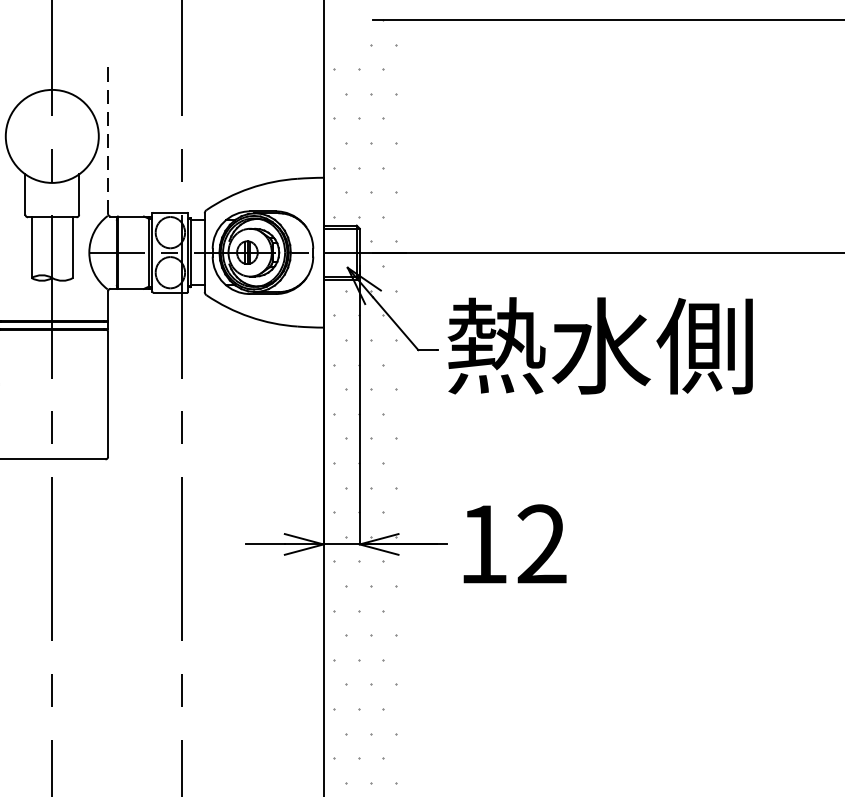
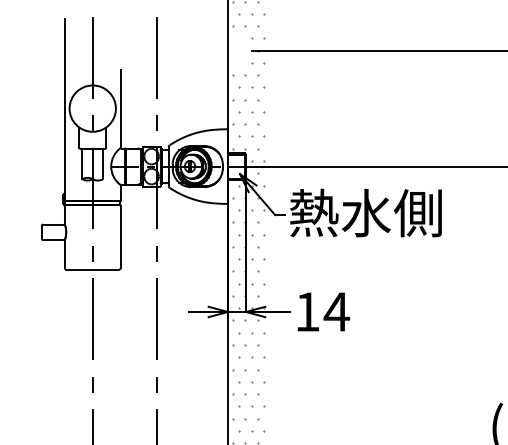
line: (107, 136) -> (120, 108), dashed -> solid
text: (541, 543) -> (336, 311), 12 -> 14

